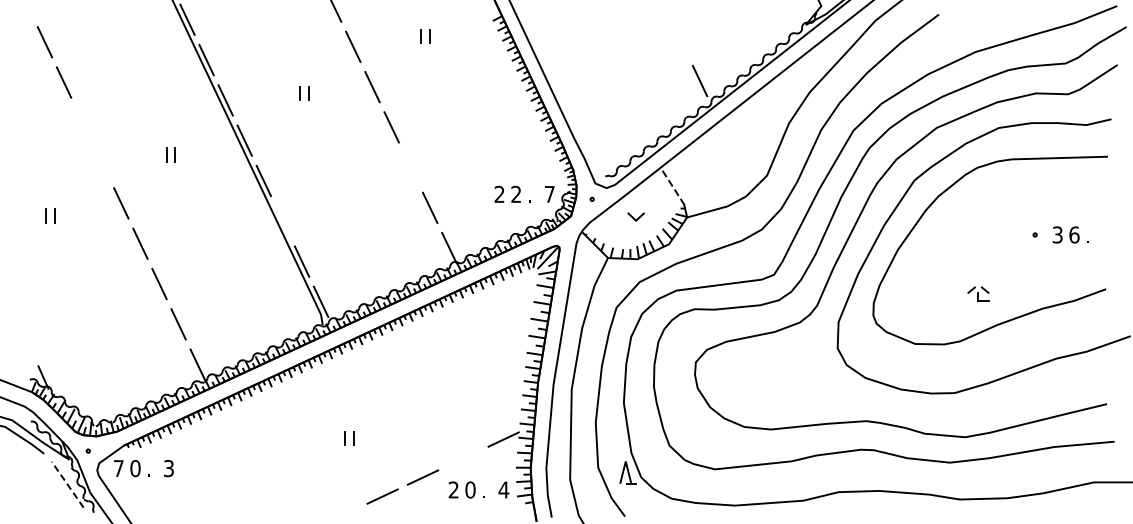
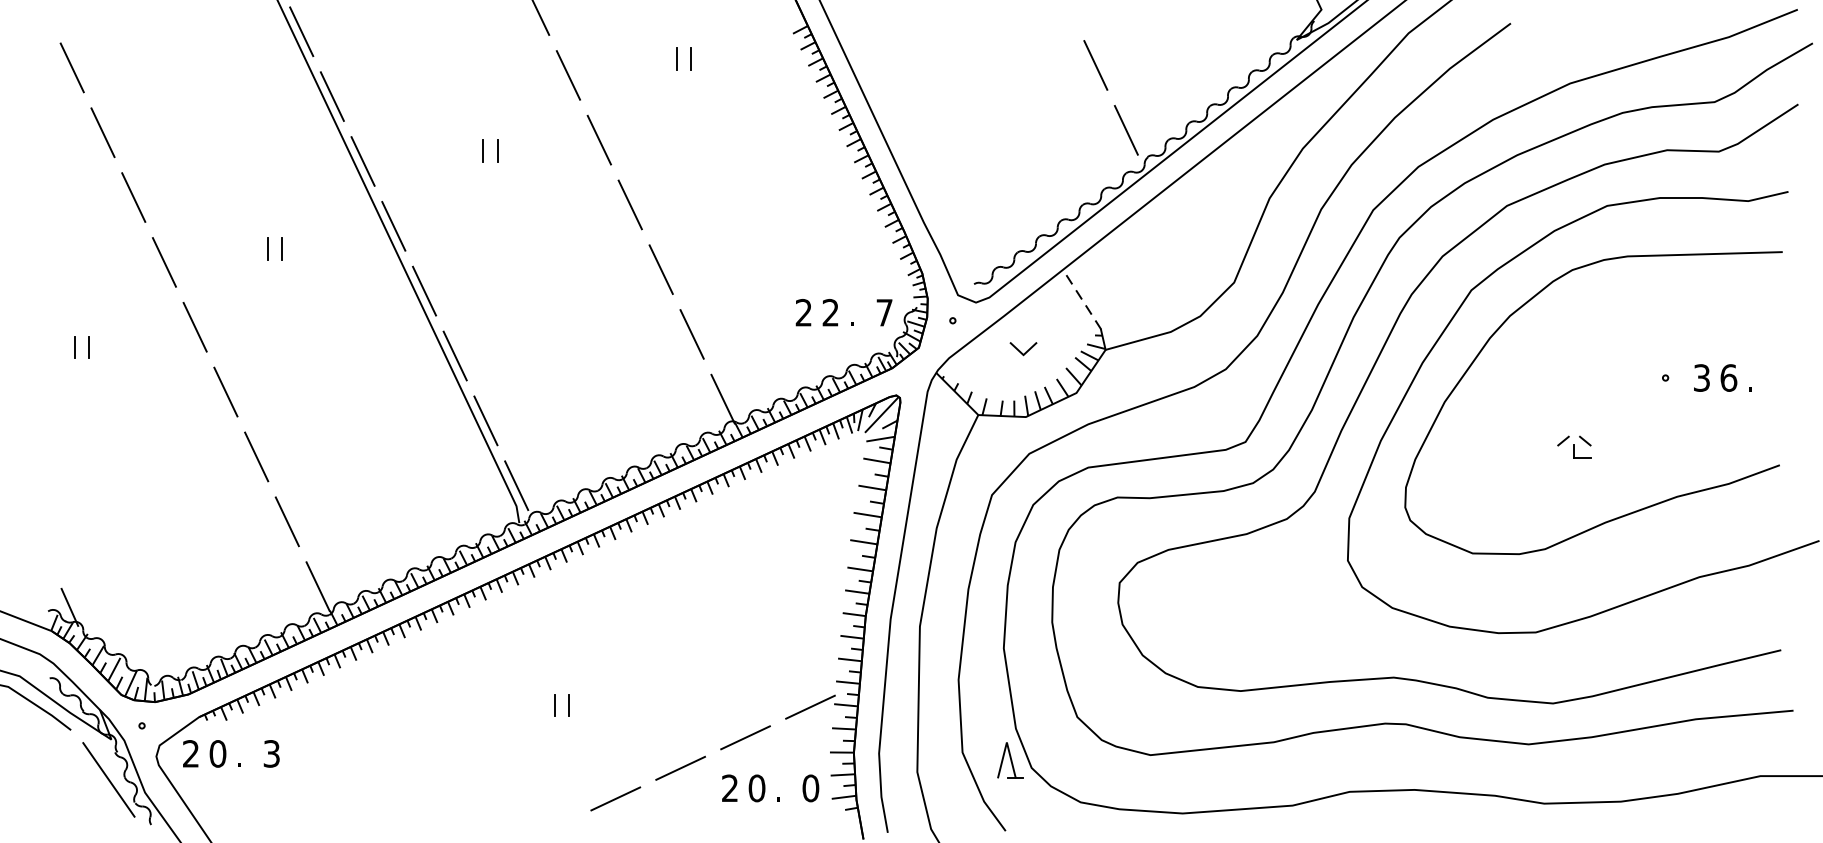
line: (680, 40) -> (1094, 65), added
line: (82, 122) -> (132, 197), added
line: (102, 163) -> (164, 263), added
line: (410, 167) -> (660, 269), added
line: (282, 221) -> (454, 356), added
part: (978, 293) -> (1574, 446), moved
line: (463, 458) -> (745, 737), added
text: (118, 468) -> (190, 753), 7 -> 2
line: (67, 484) -> (108, 779), dashed -> solid
text: (503, 489) -> (810, 787), 4 -> 0

